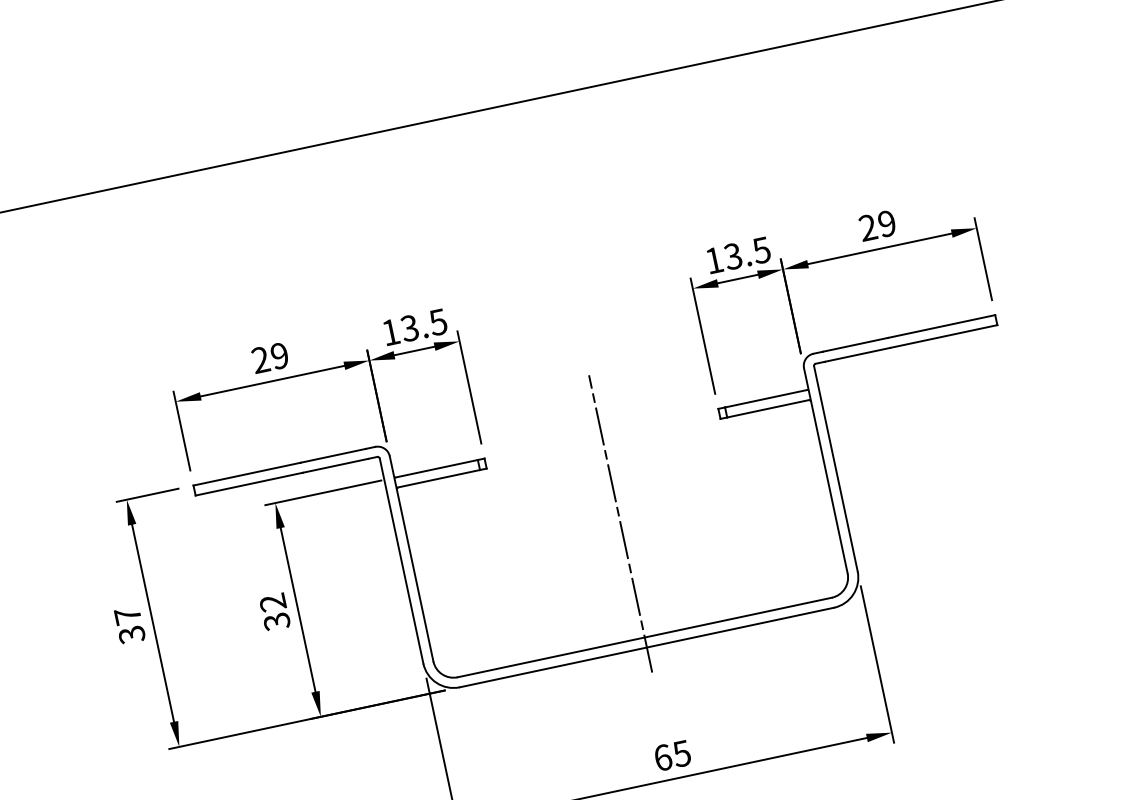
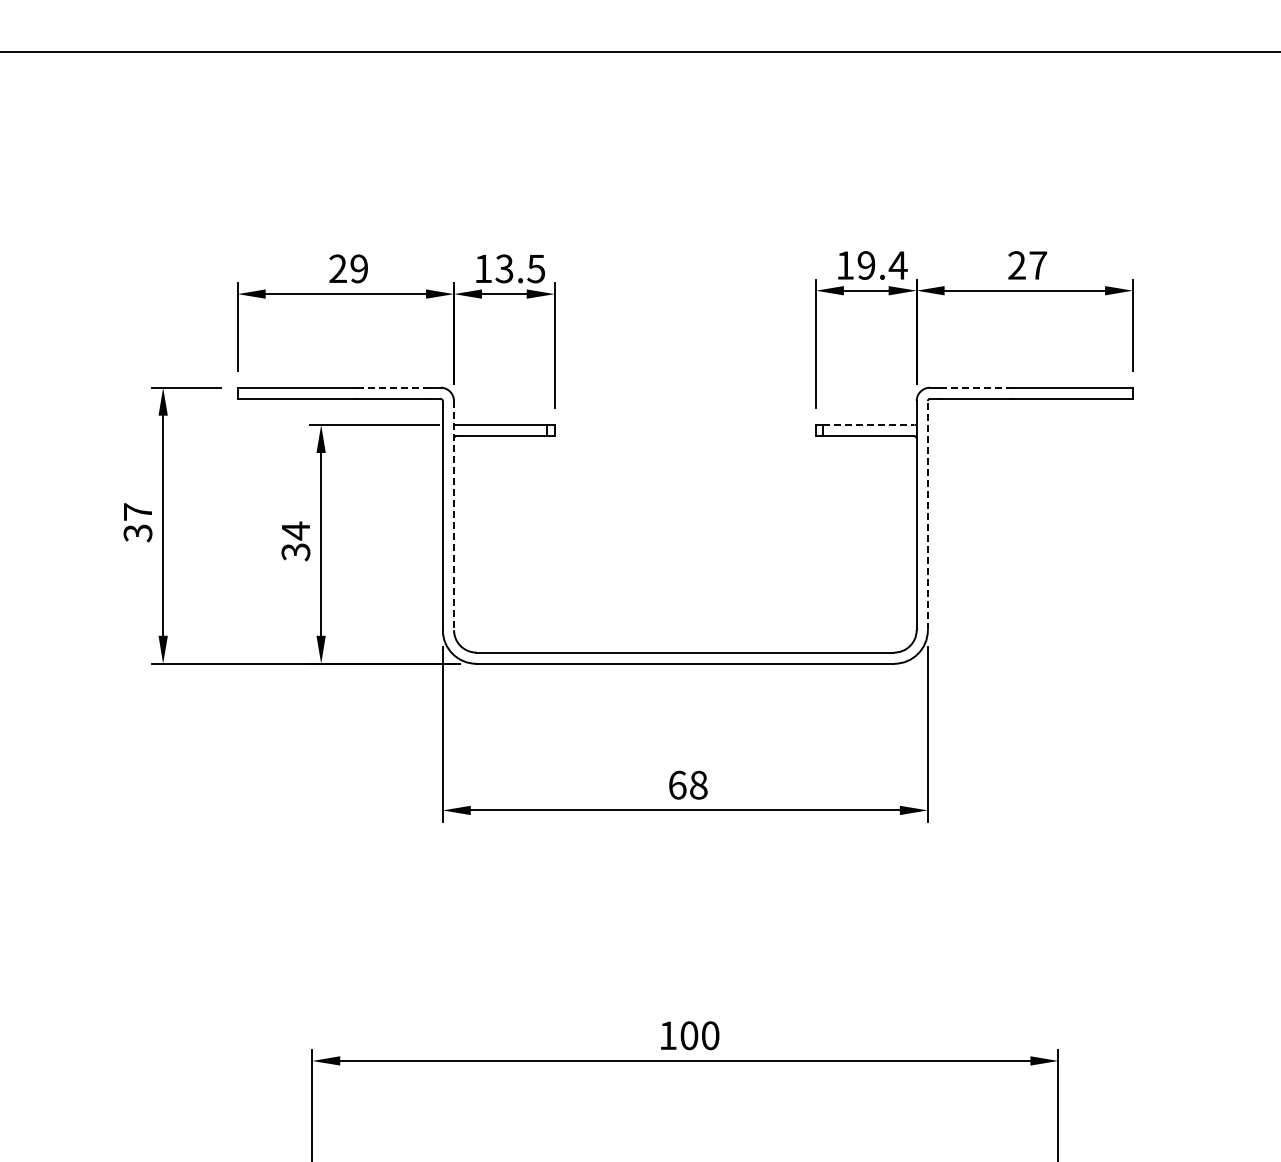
text: (887, 223) -> (1038, 265), 29 -> 27
text: (747, 253) -> (882, 265), 13.5 -> 19.4
line: (855, 344) -> (976, 387), solid -> dashed
line: (765, 399) -> (868, 425), solid -> dashed
line: (333, 455) -> (394, 387), solid -> dashed
line: (835, 468) -> (927, 515), solid -> dashed
line: (620, 523) -> (685, 525), removed
line: (411, 558) -> (454, 515), solid -> dashed
text: (272, 602) -> (295, 530), 32 -> 34
text: (681, 753) -> (698, 784), 65 -> 68

